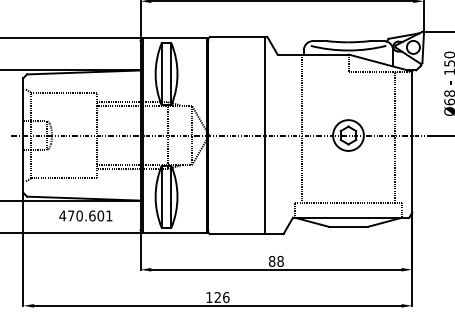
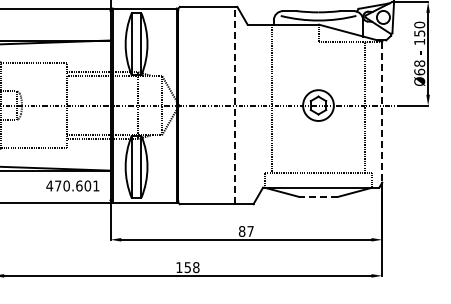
line: (265, 135) -> (235, 105), solid -> dashed
line: (412, 142) -> (382, 112), solid -> dashed
text: (85, 215) -> (72, 185), moved
line: (348, 226) -> (318, 196), solid -> dashed
text: (280, 261) -> (250, 231), 88 -> 87
text: (221, 297) -> (191, 267), 126 -> 158

